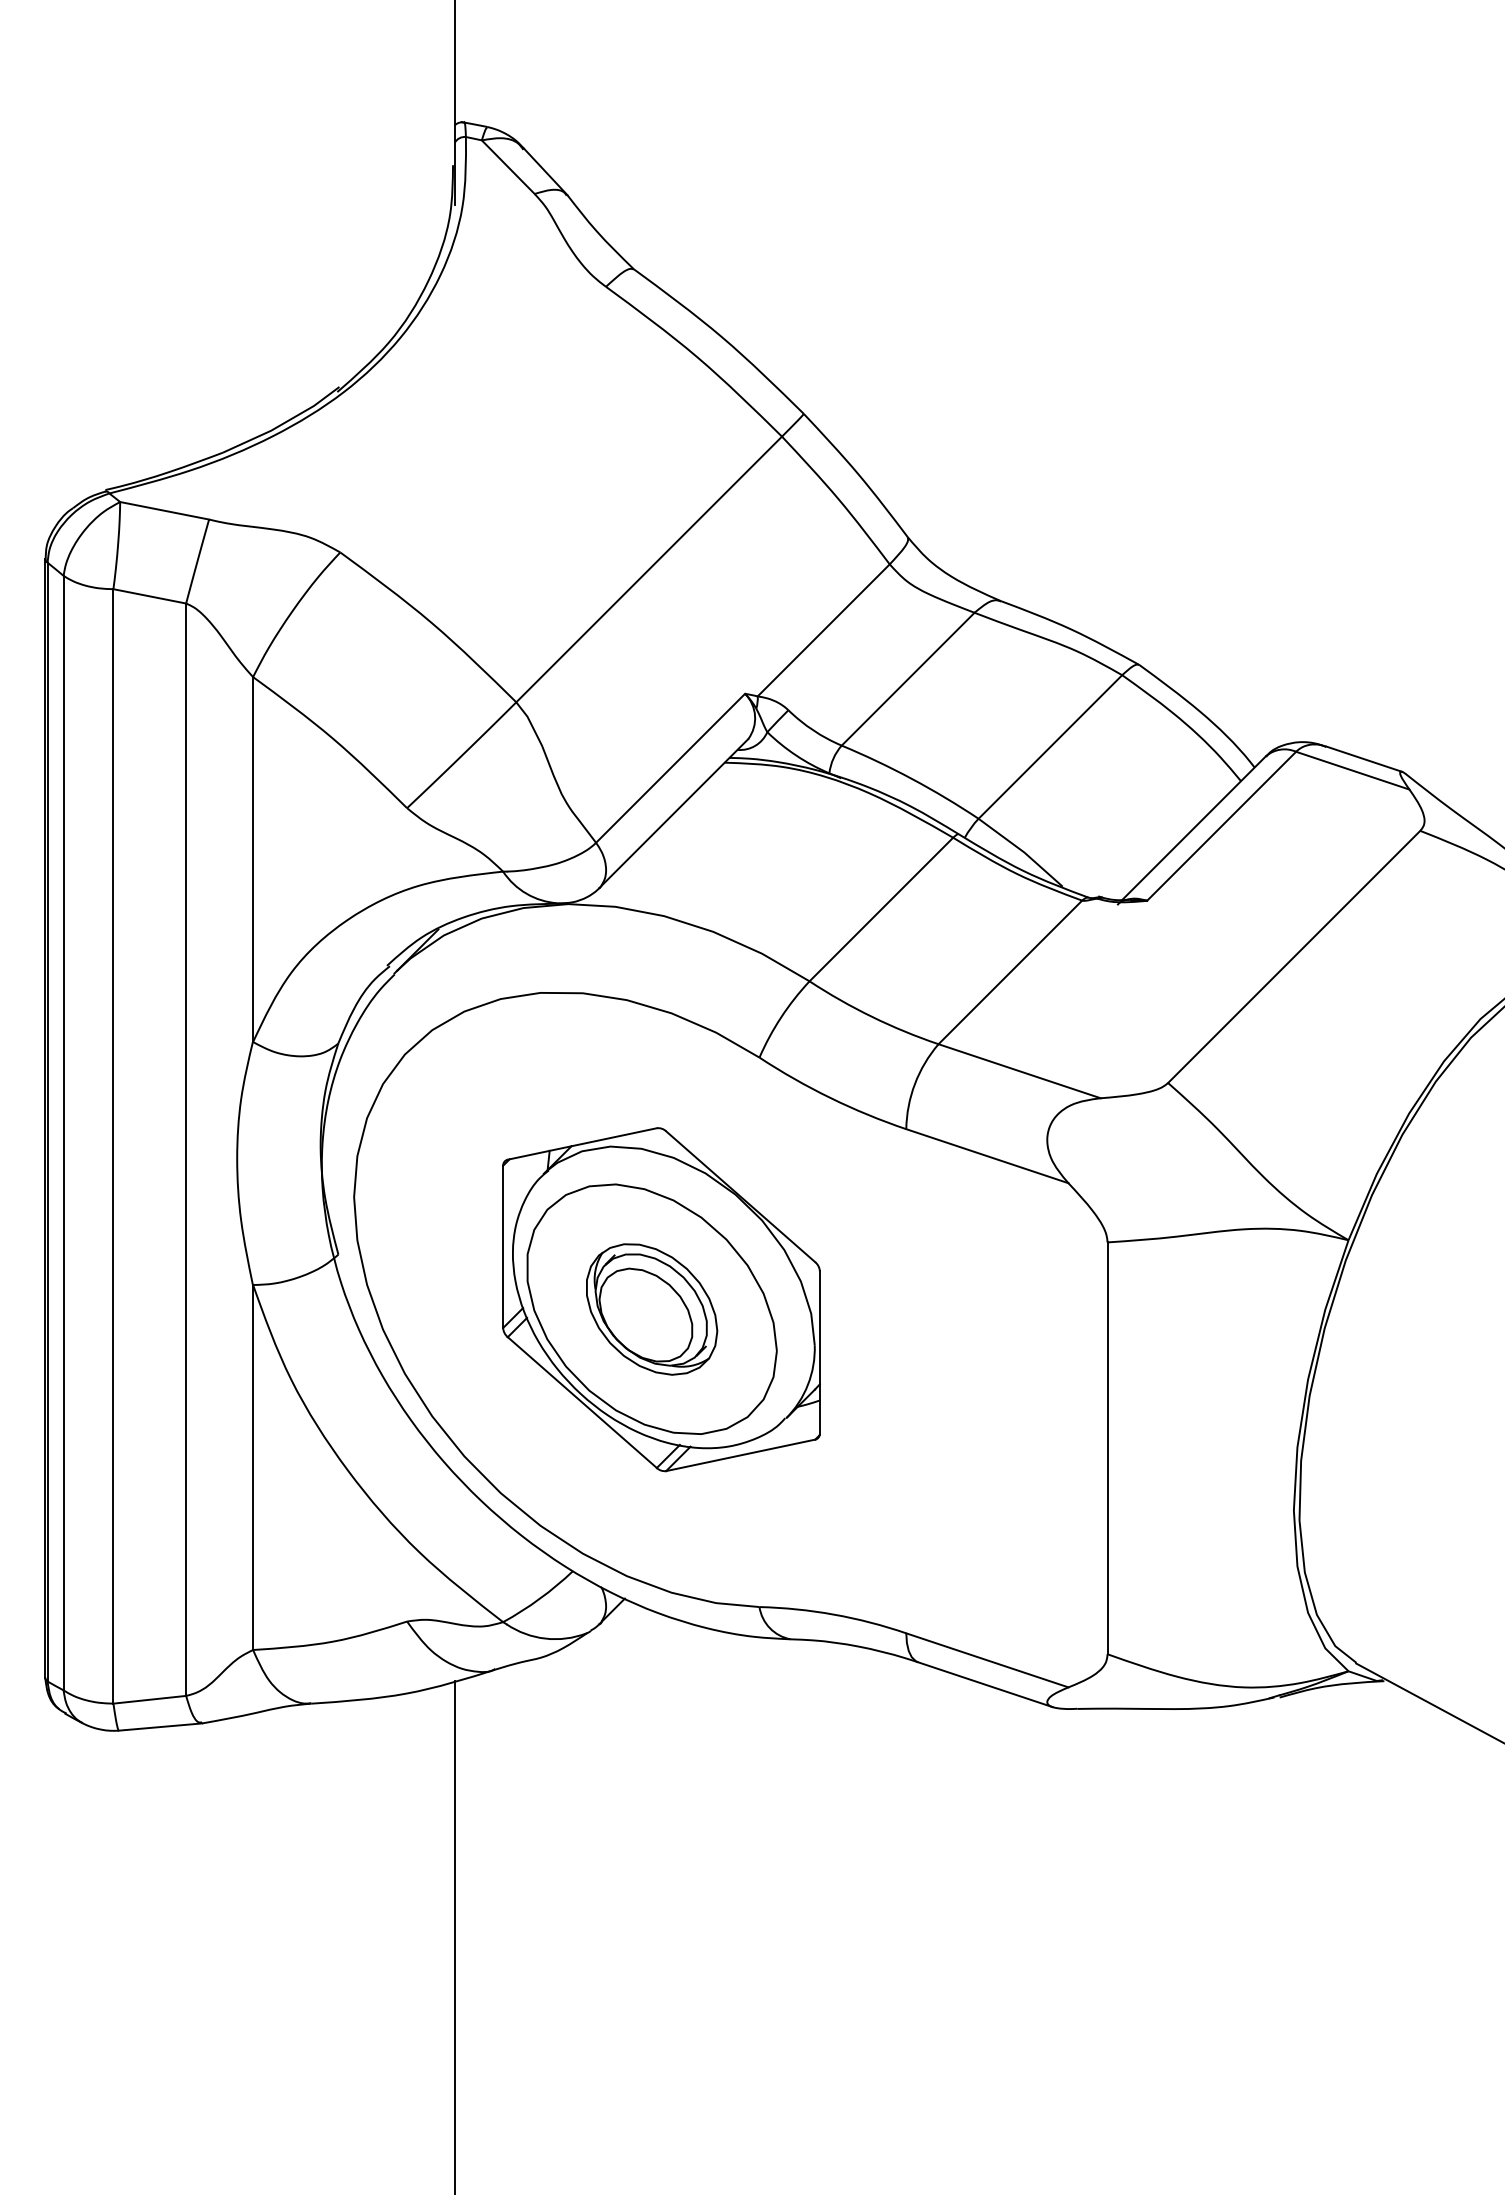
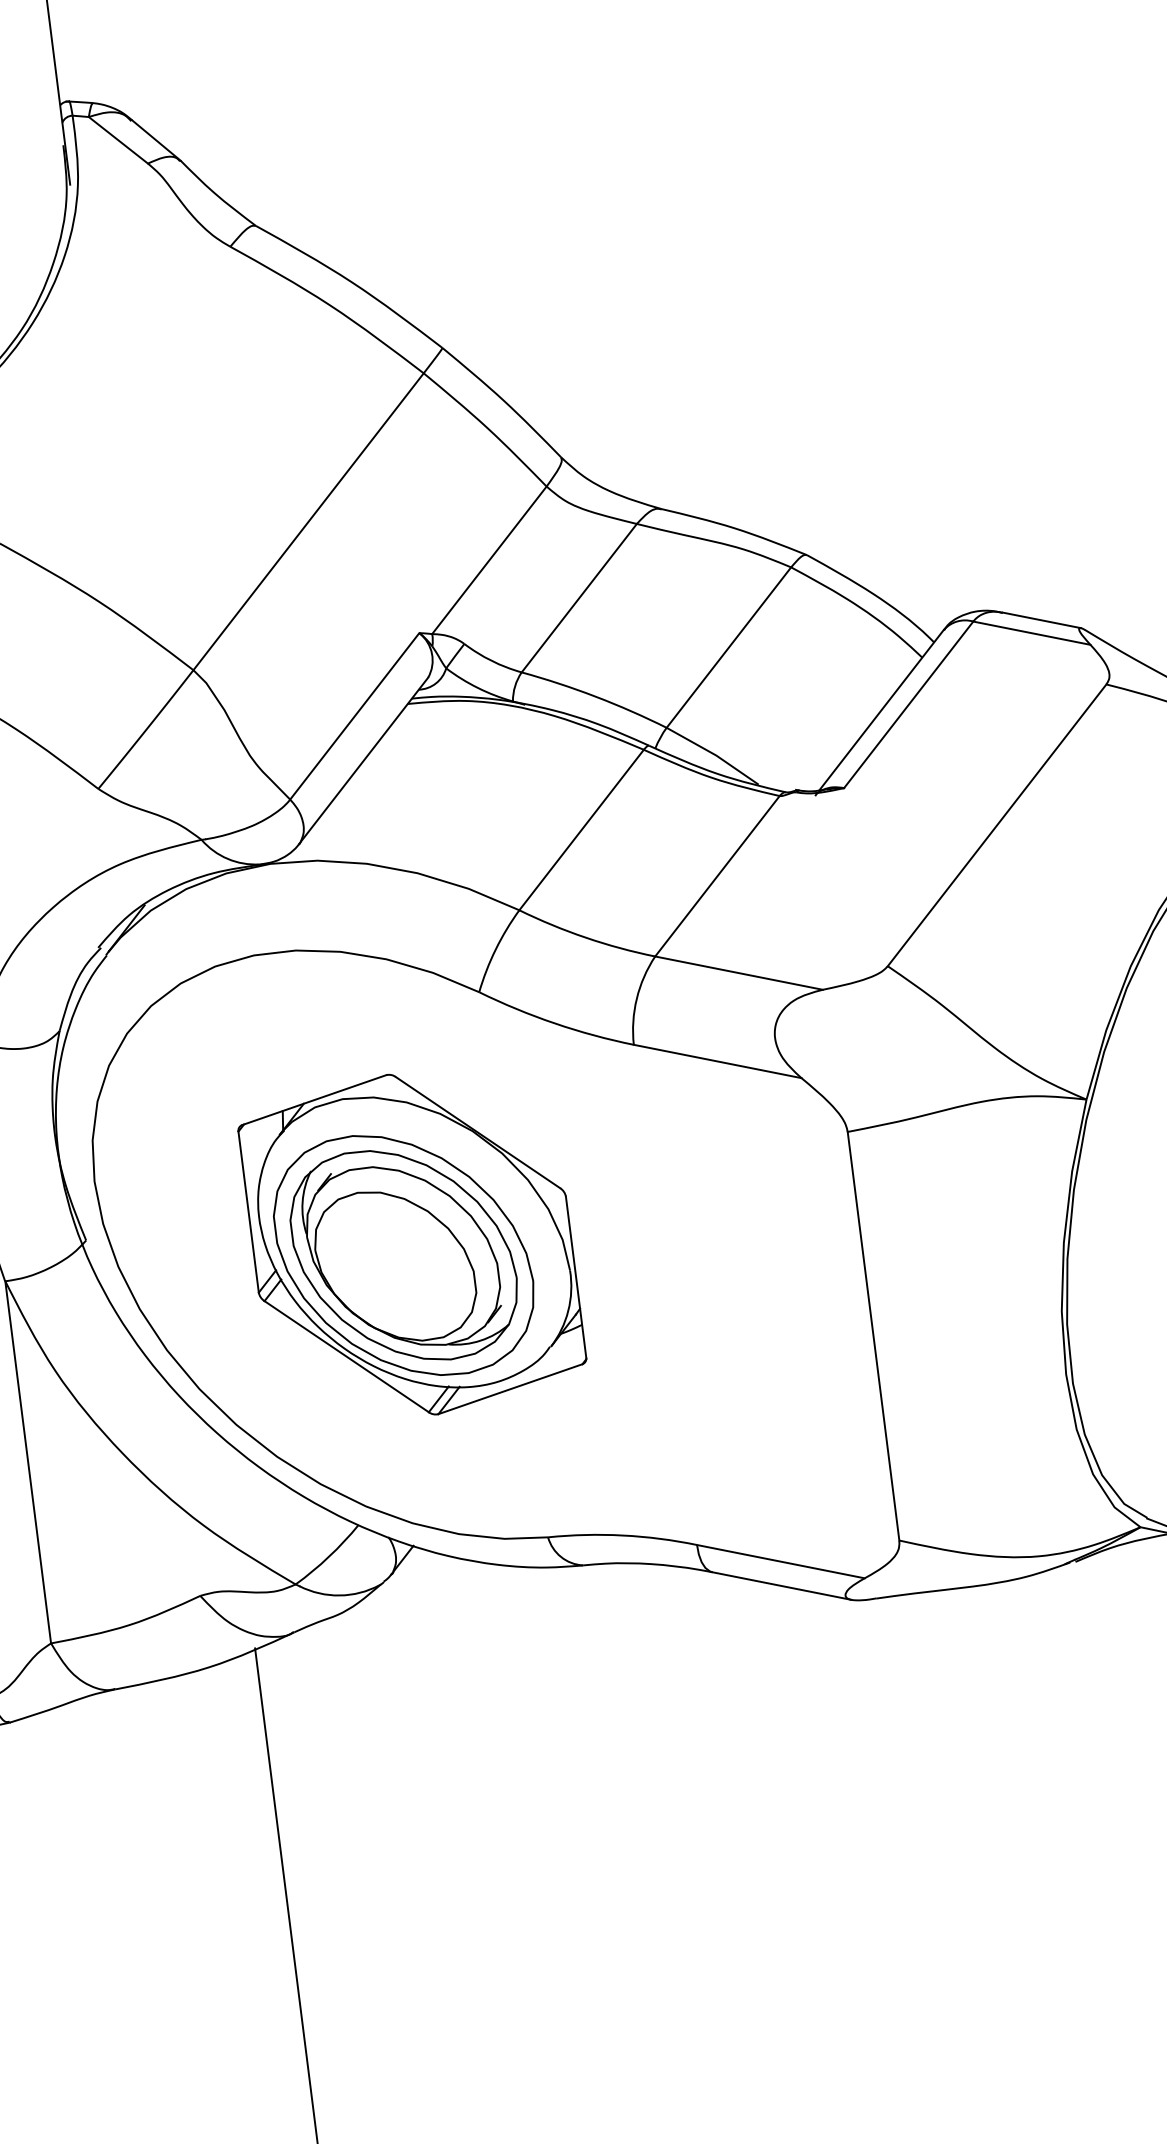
part: (651, 1309) -> (403, 1255), size x1.67

